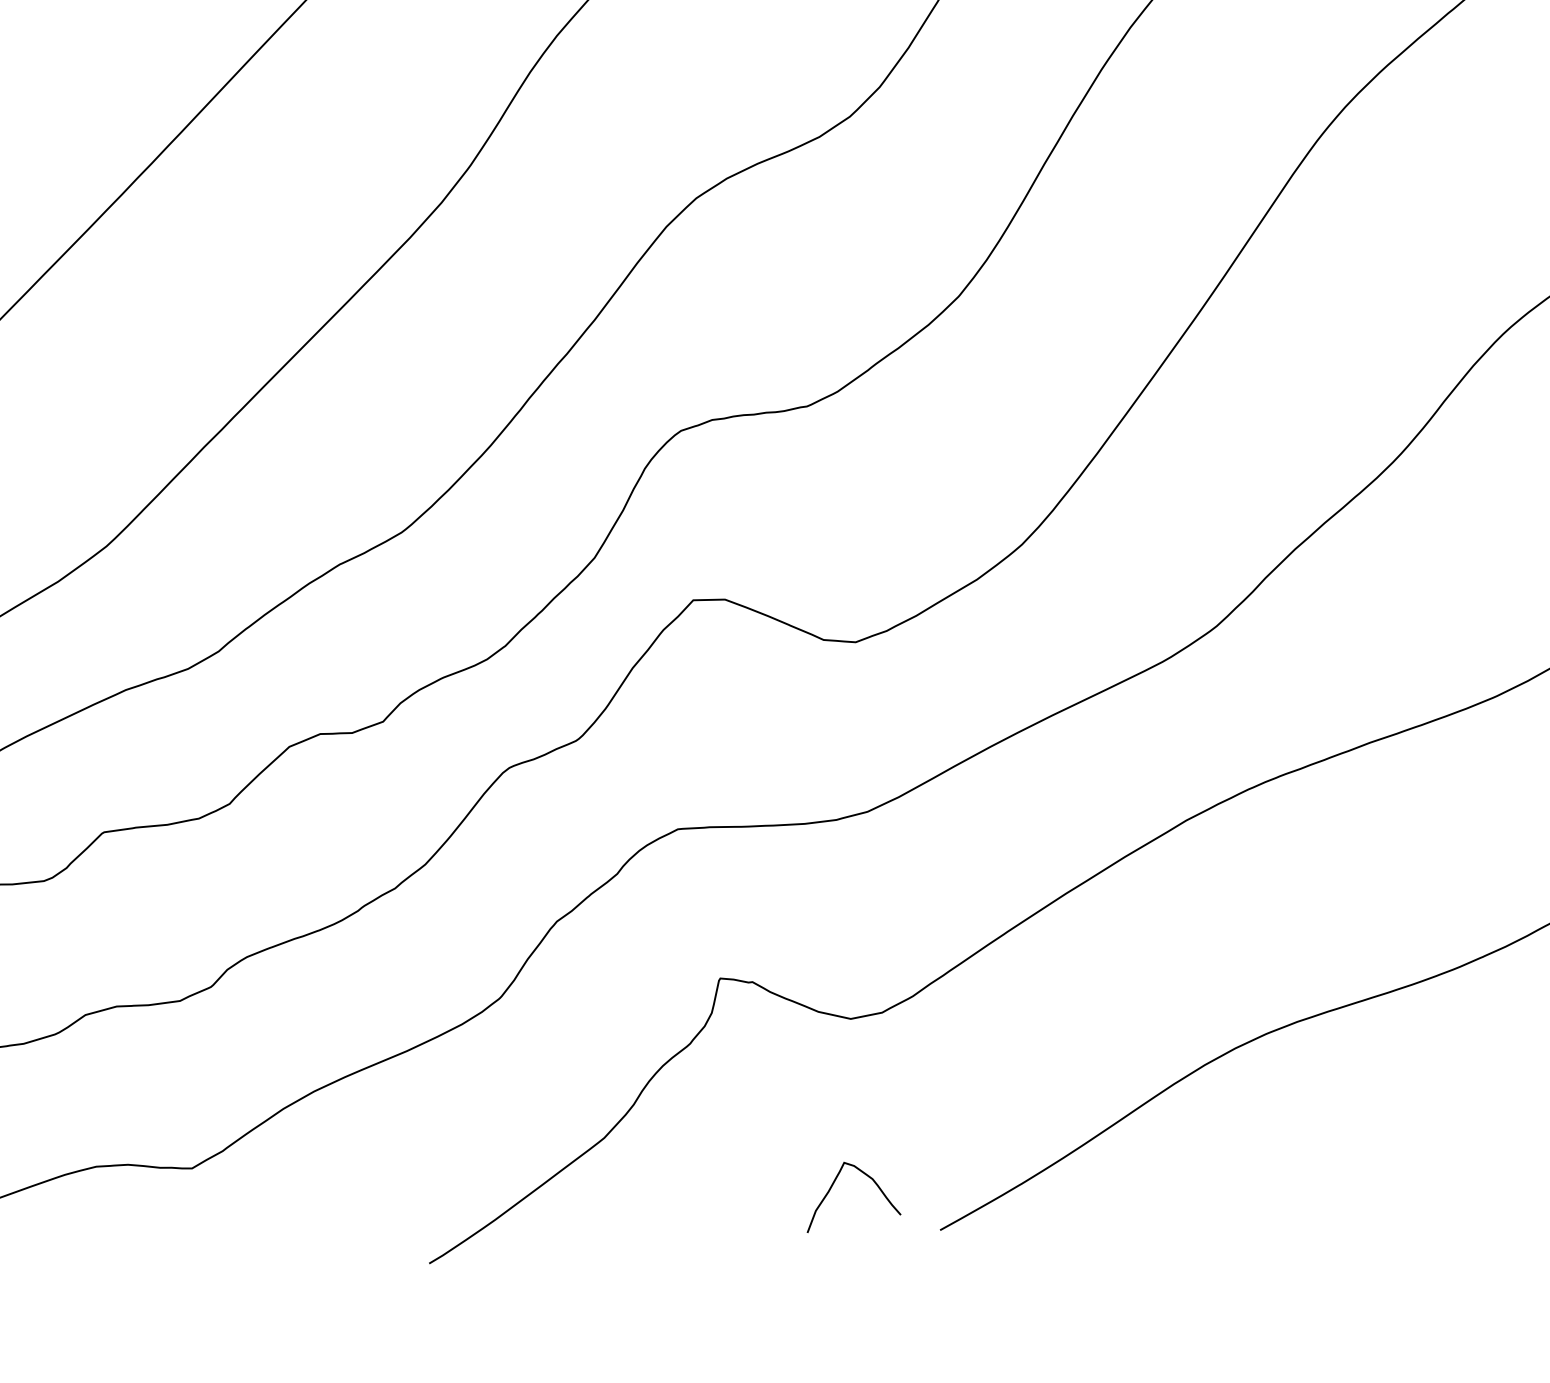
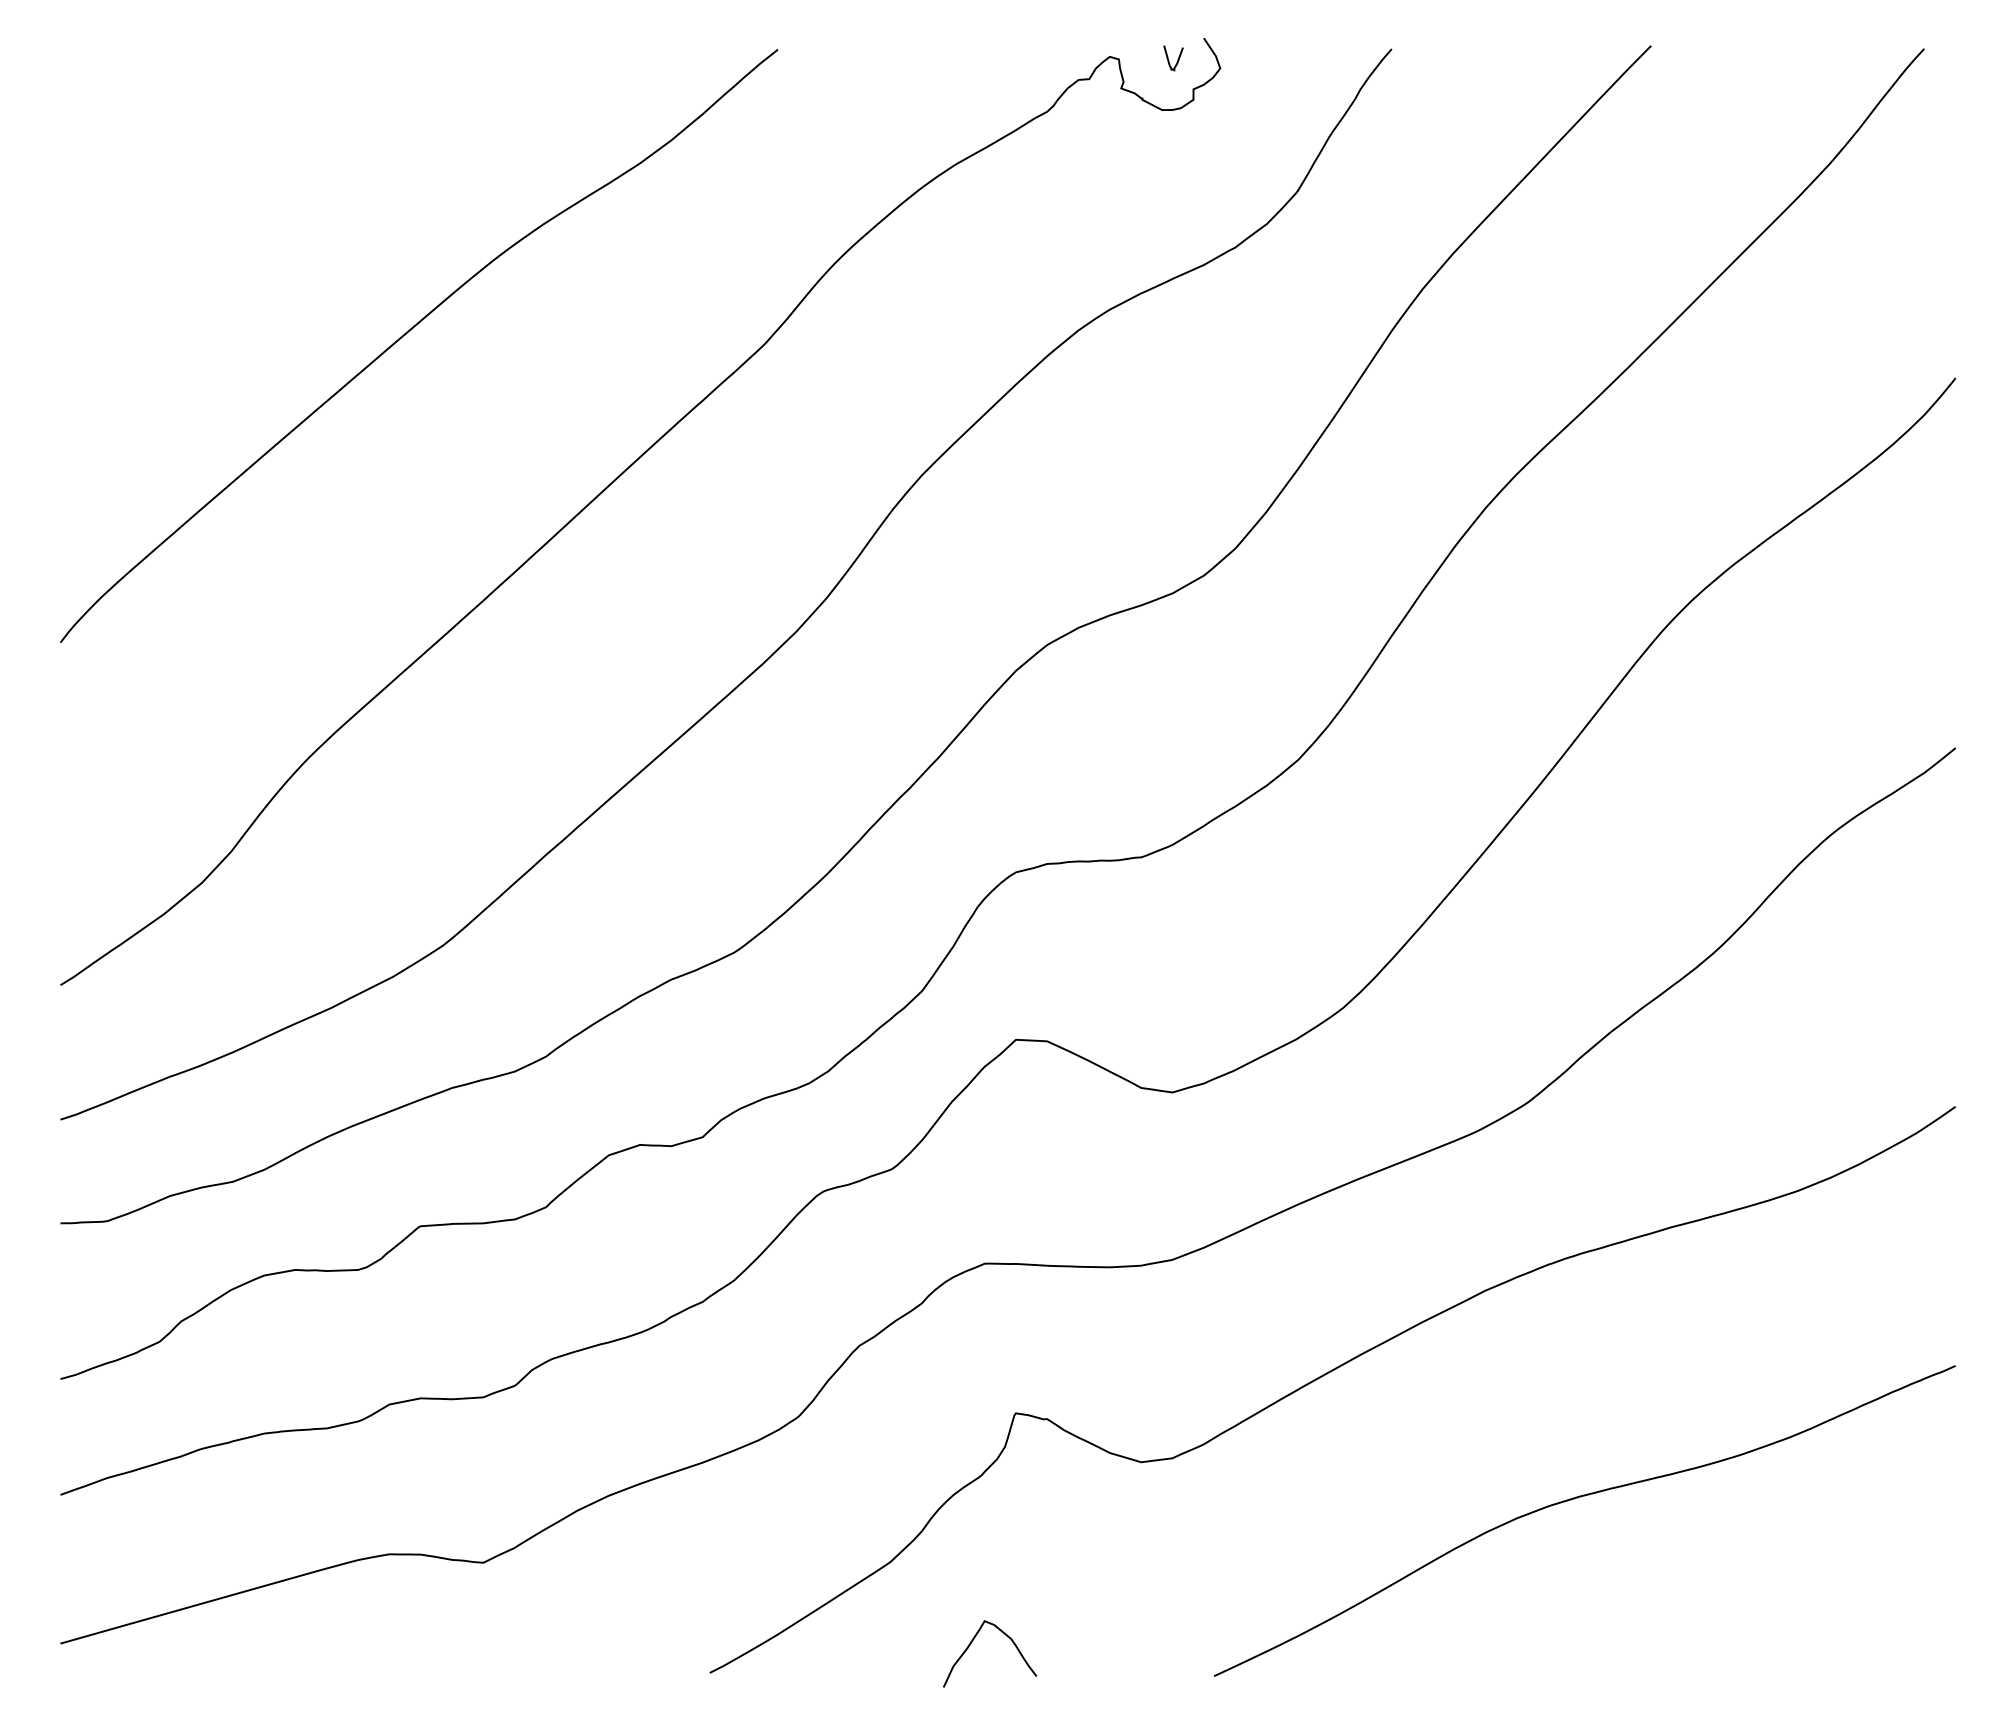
curve: (833, 1185) -> (972, 1642), moved

